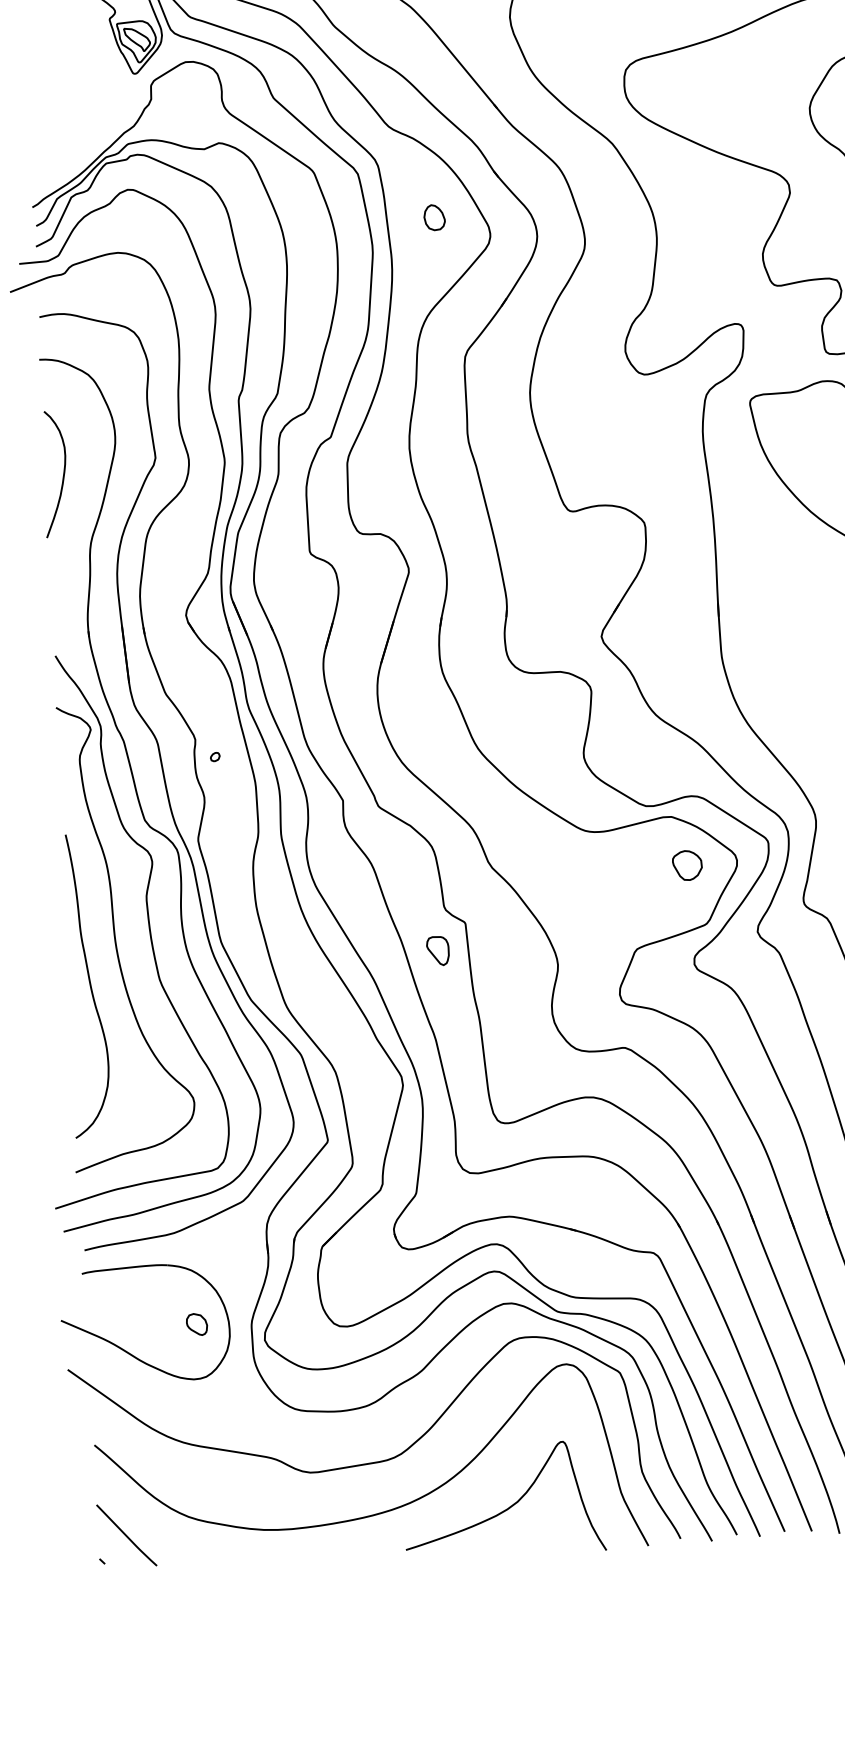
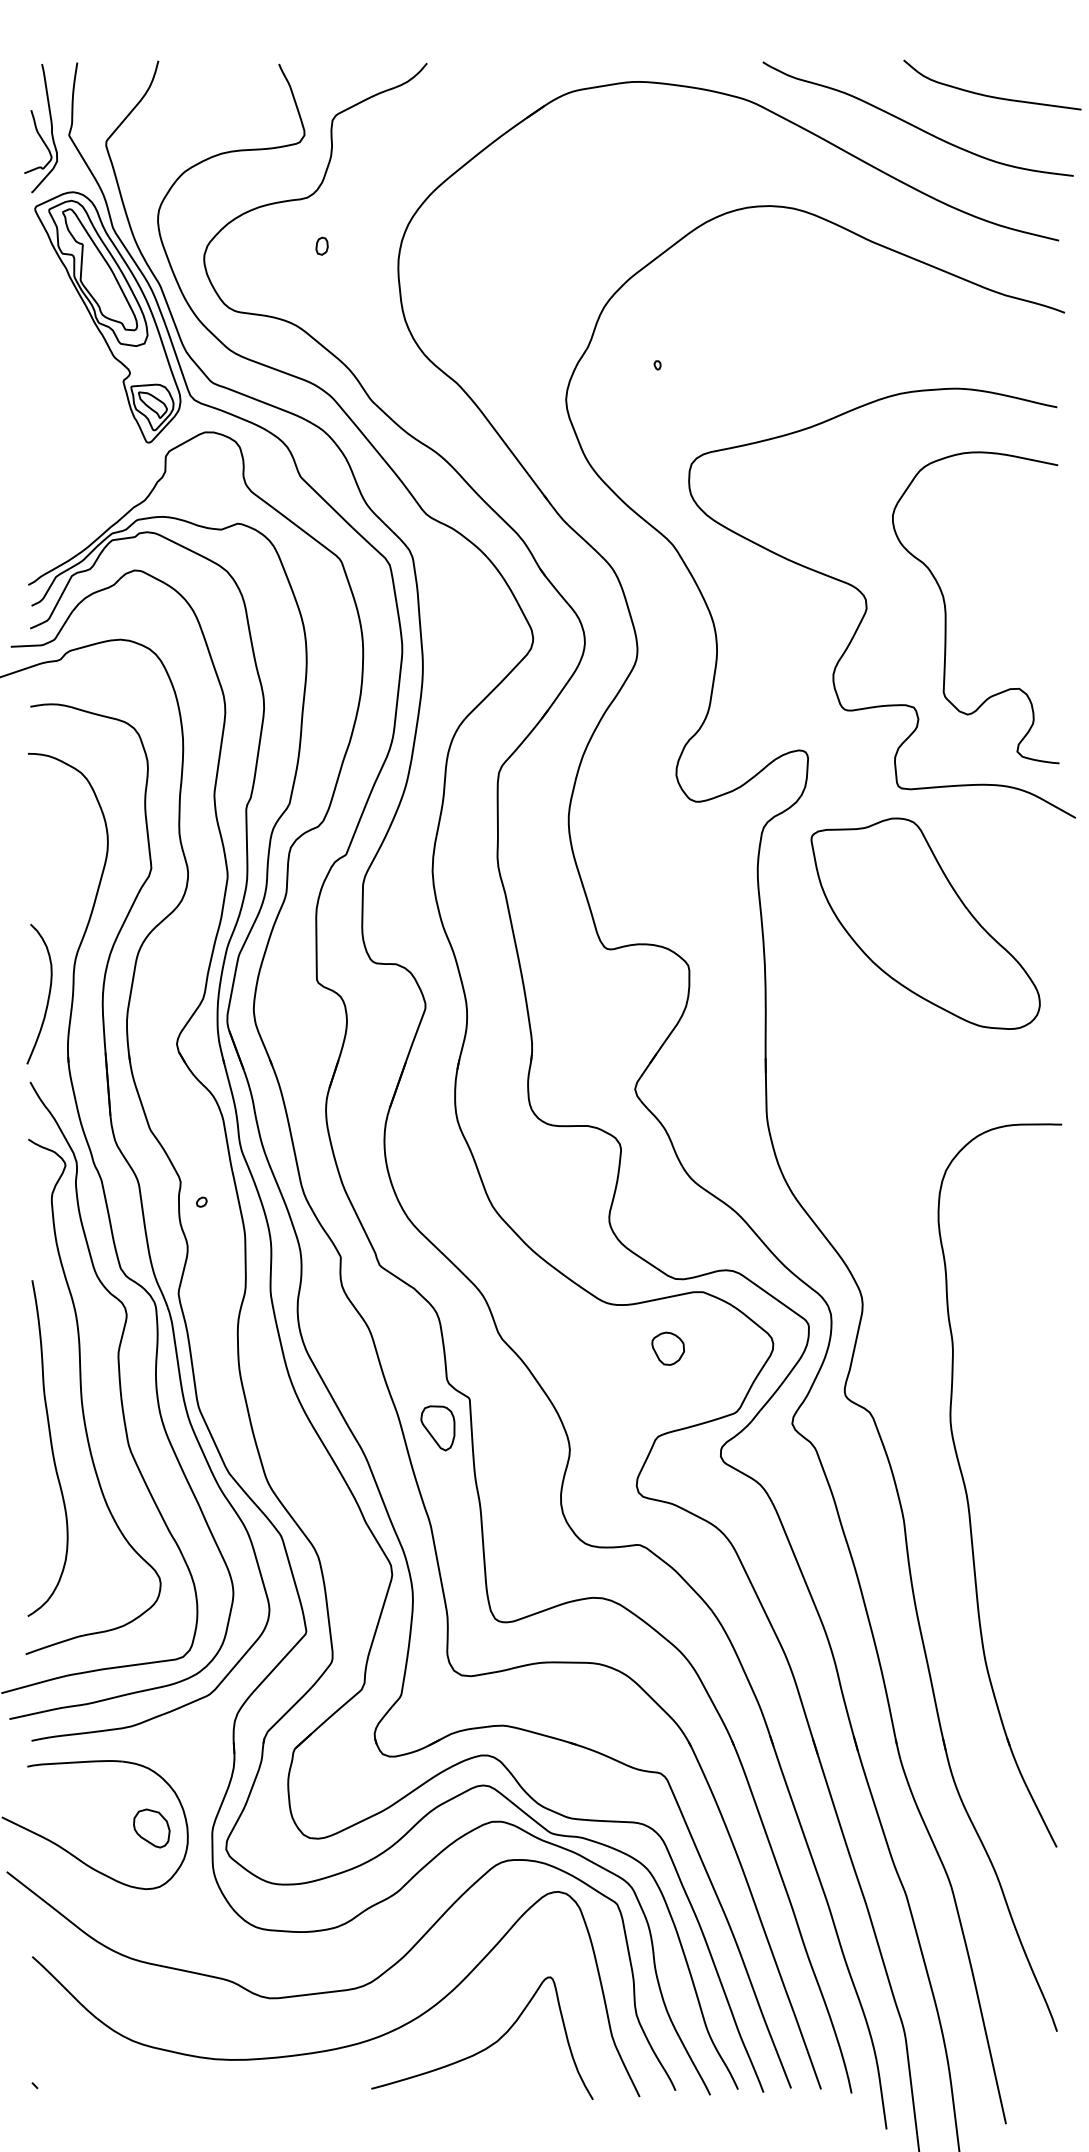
part: (434, 217) -> (472, 617), removed
curve: (62, 477) -> (47, 998), moved
part: (686, 865) -> (667, 1348), moved
part: (437, 951) -> (437, 1428), size x1.4
part: (197, 1324) -> (152, 1828), size x1.6
line: (126, 1534) -> (63, 2057), removed

